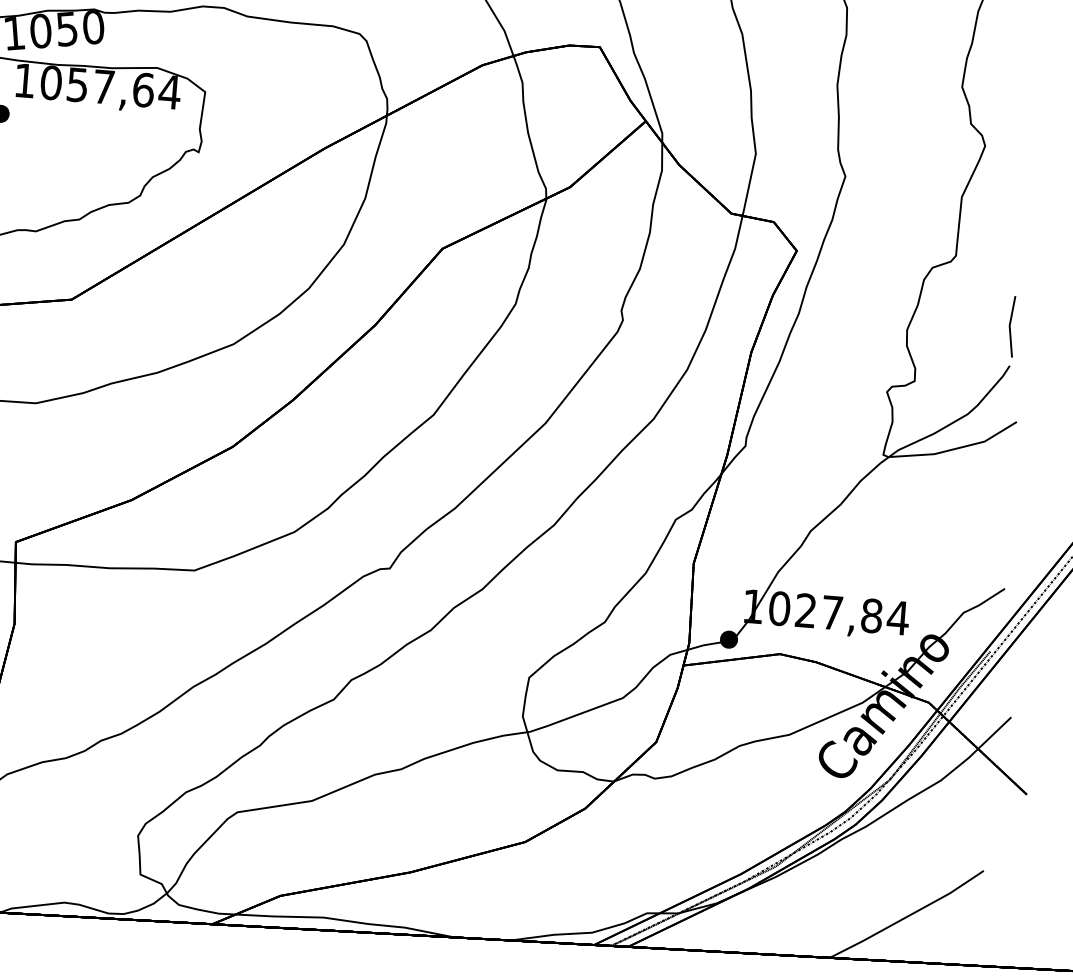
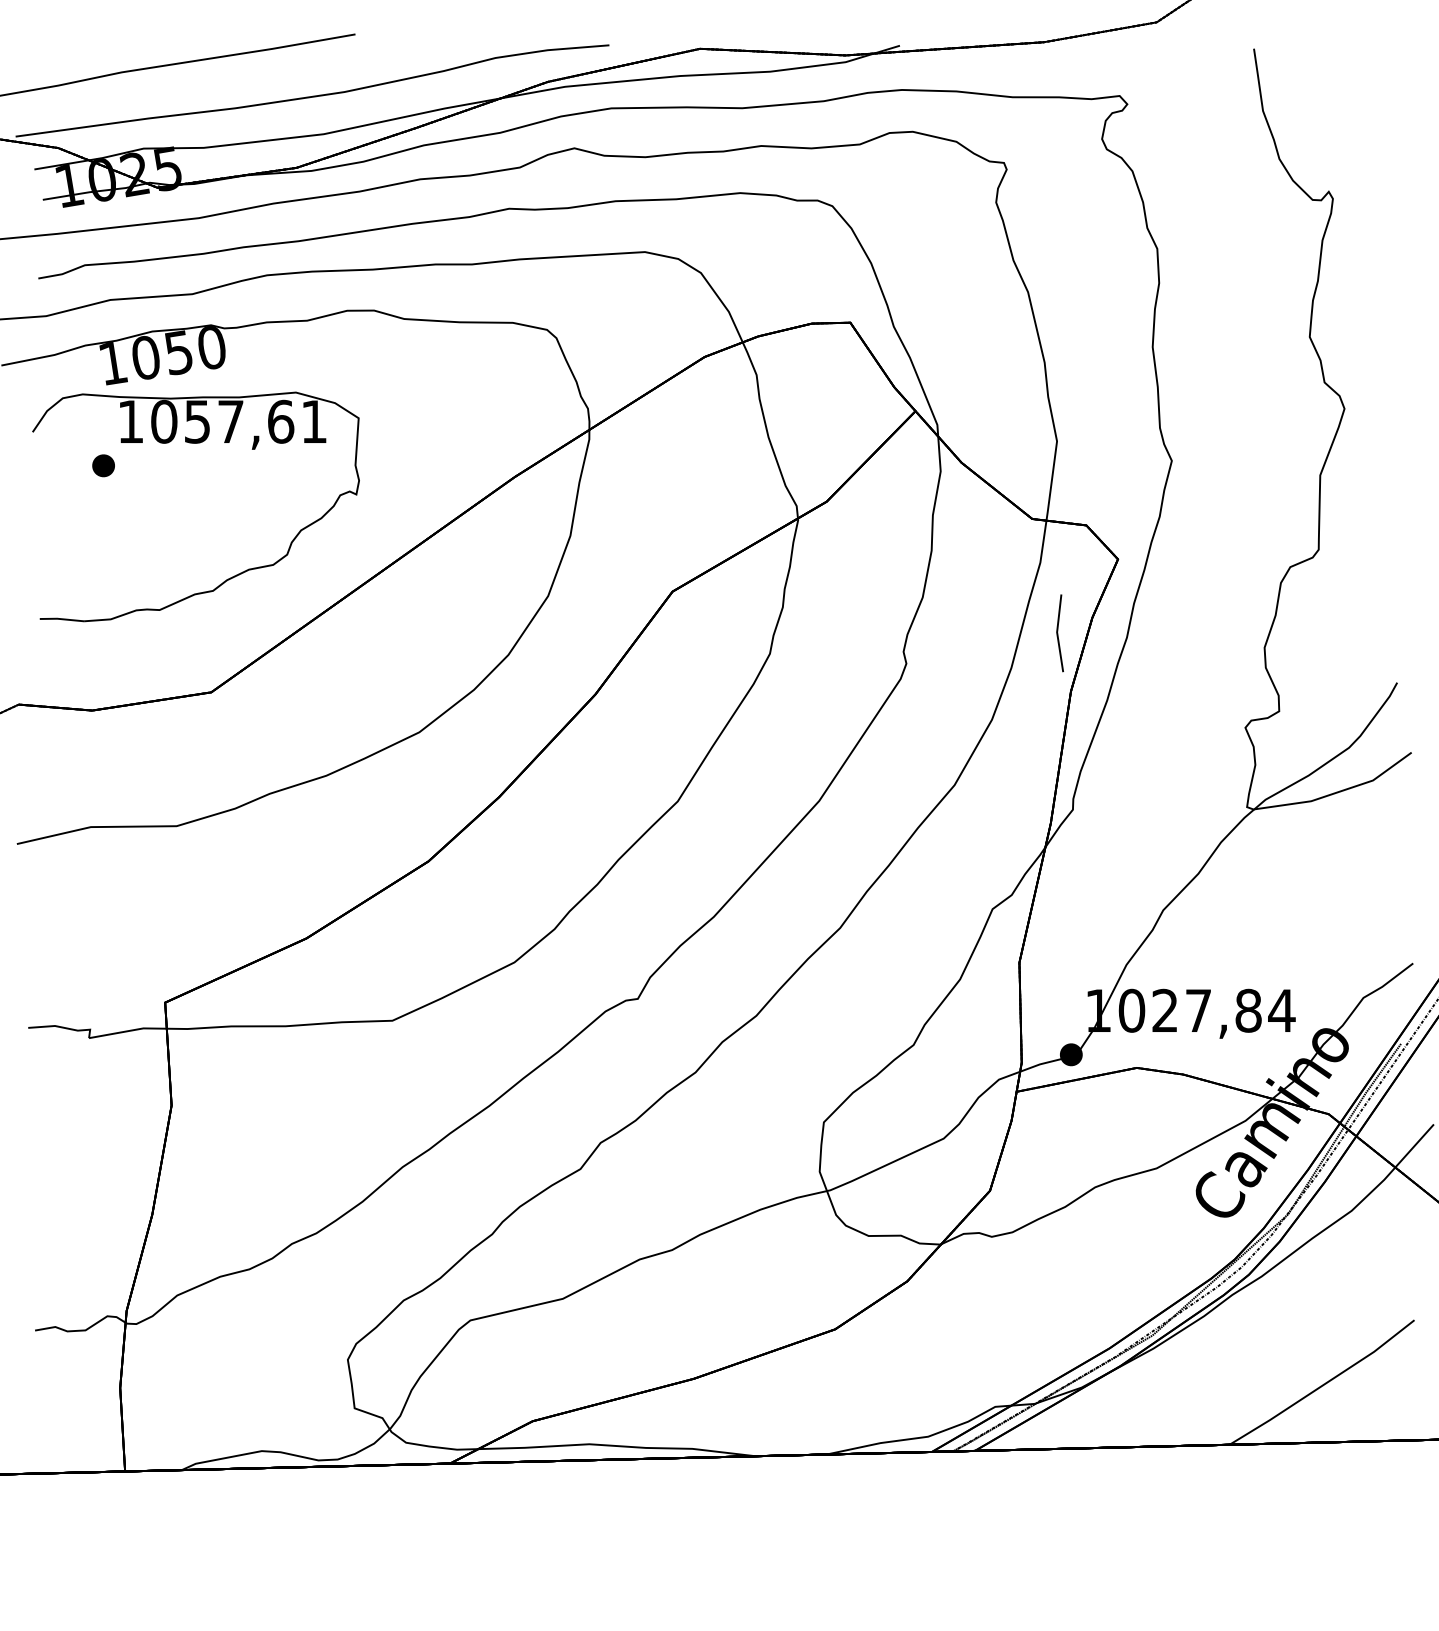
text: (170, 91) -> (314, 421), 1057,64 -> 1057,61
line: (1010, 326) -> (1058, 633), moved

